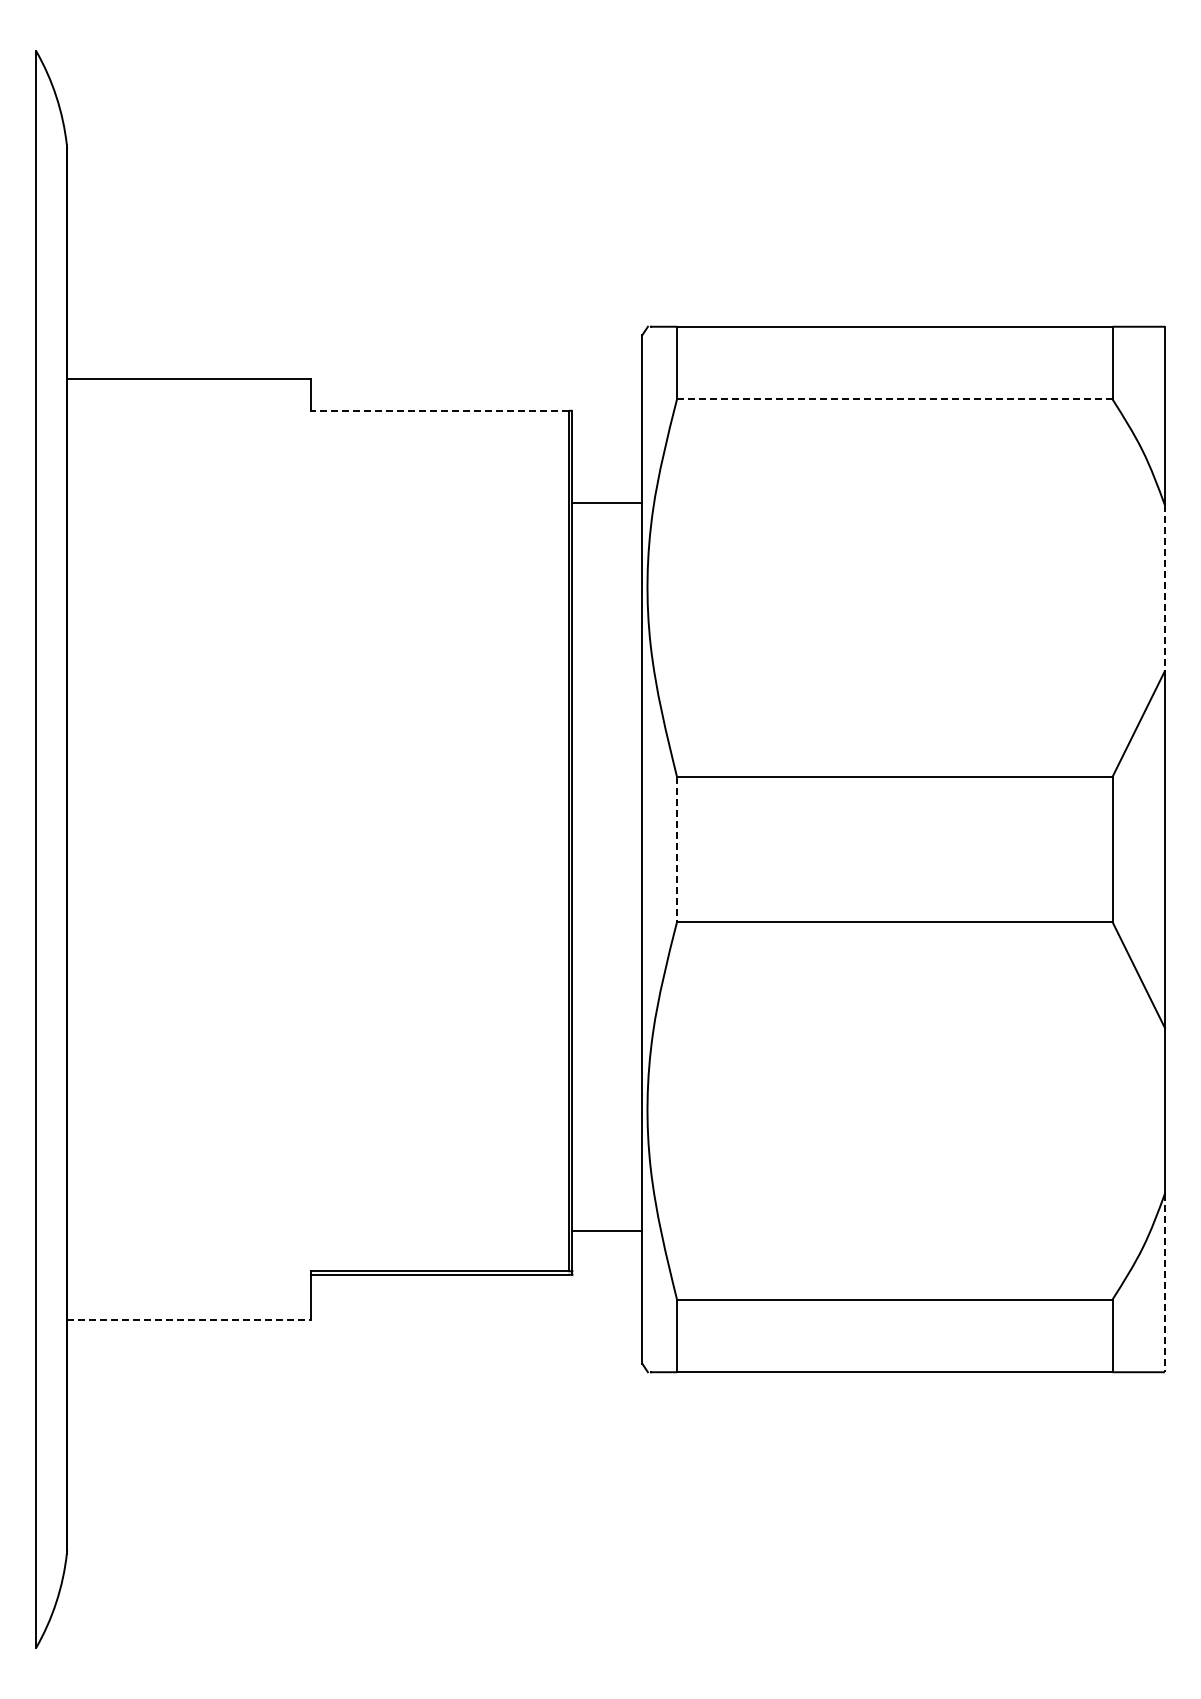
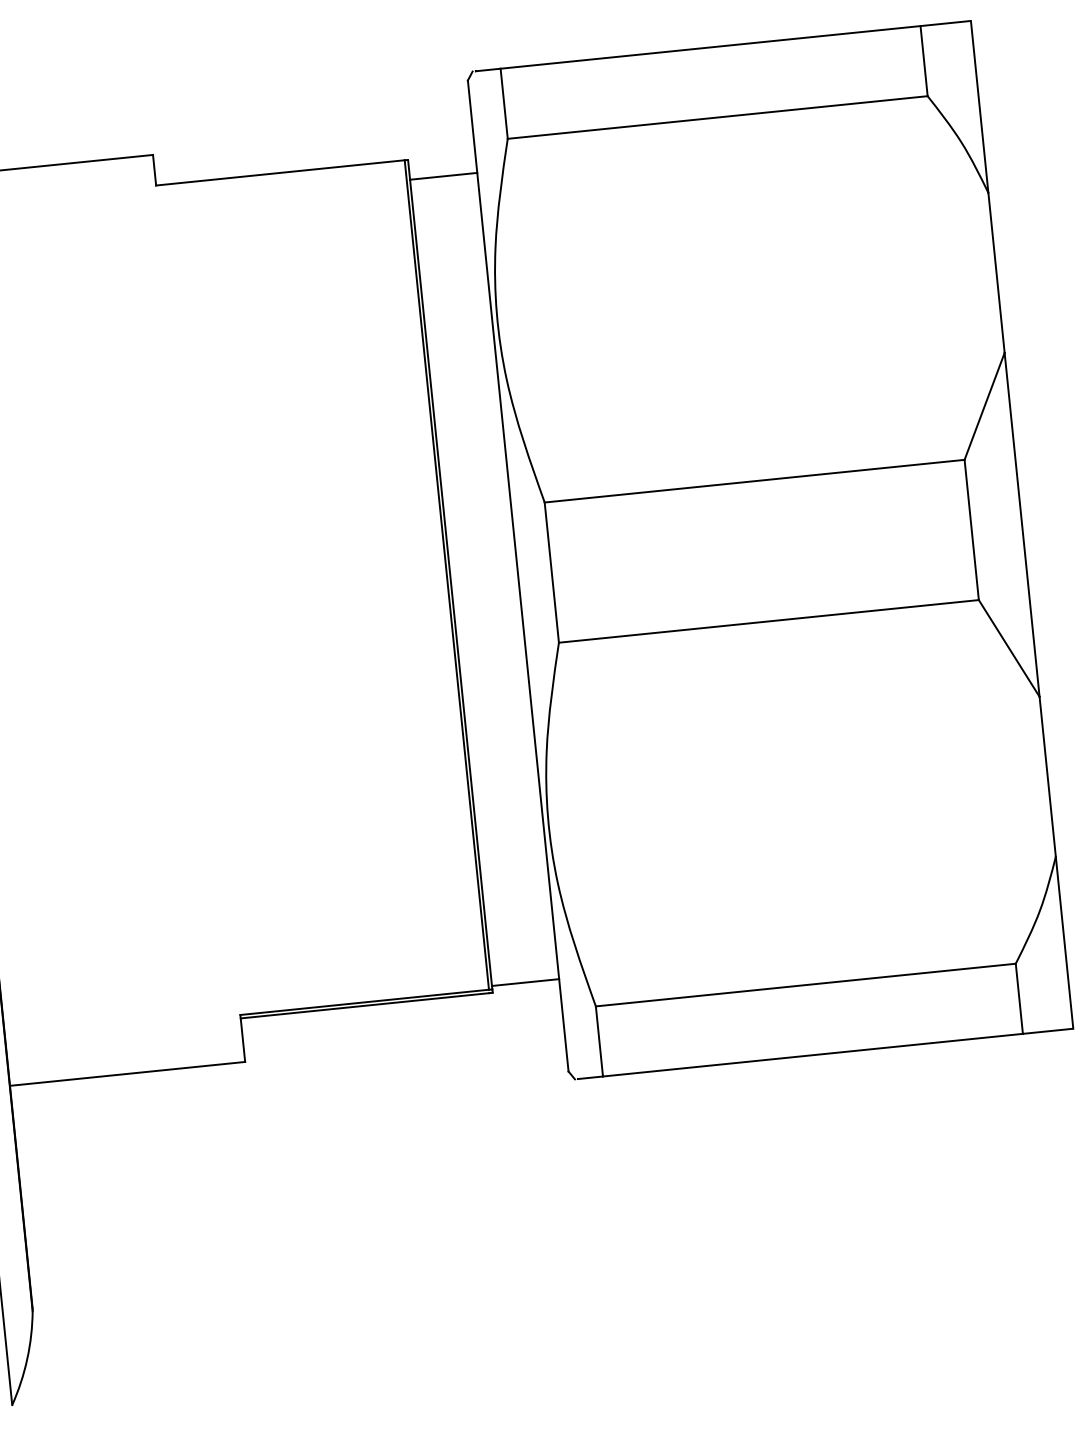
line: (894, 399) -> (717, 117), dashed -> solid
line: (440, 410) -> (280, 172), dashed -> solid
line: (607, 503) -> (443, 176), moved
line: (1164, 588) -> (996, 273), dashed -> solid
line: (677, 849) -> (552, 572), dashed -> solid
line: (607, 1230) -> (525, 982), moved
line: (1164, 1283) -> (1064, 943), dashed -> solid
line: (189, 1319) -> (127, 1073), dashed -> solid

